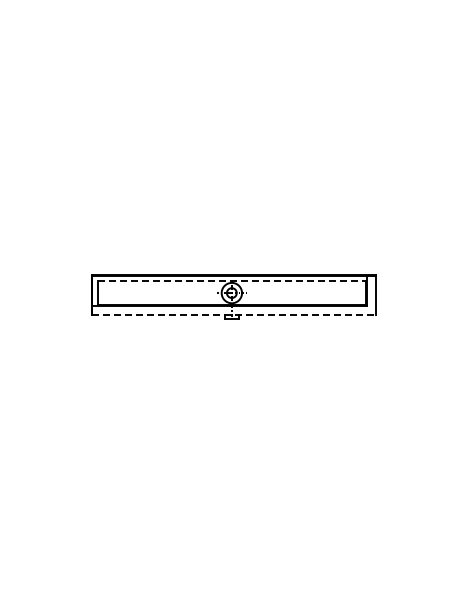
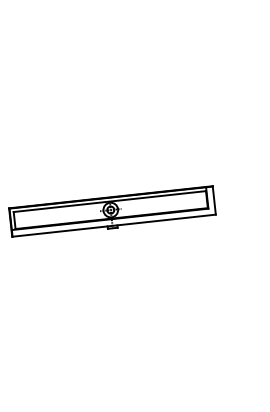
line: (232, 281) -> (110, 201), dashed -> solid
line: (234, 315) -> (114, 225), dashed -> solid

